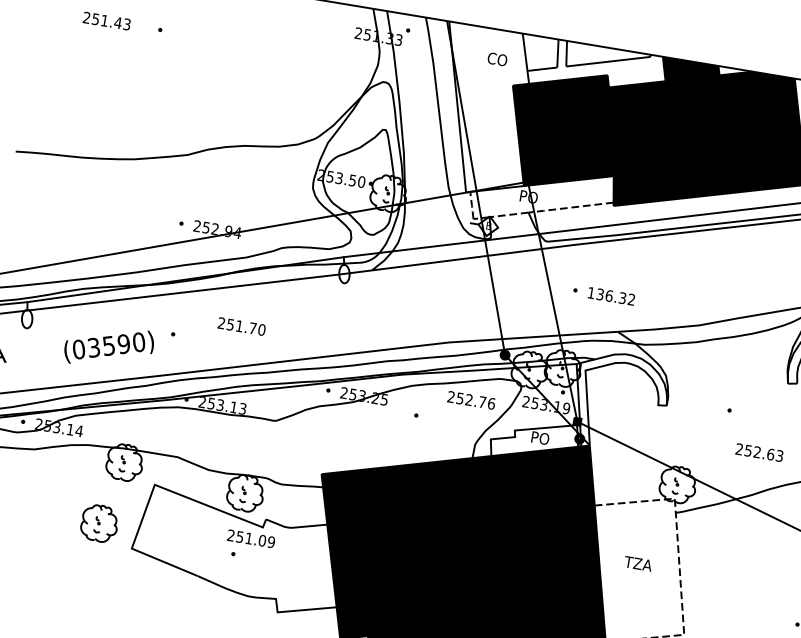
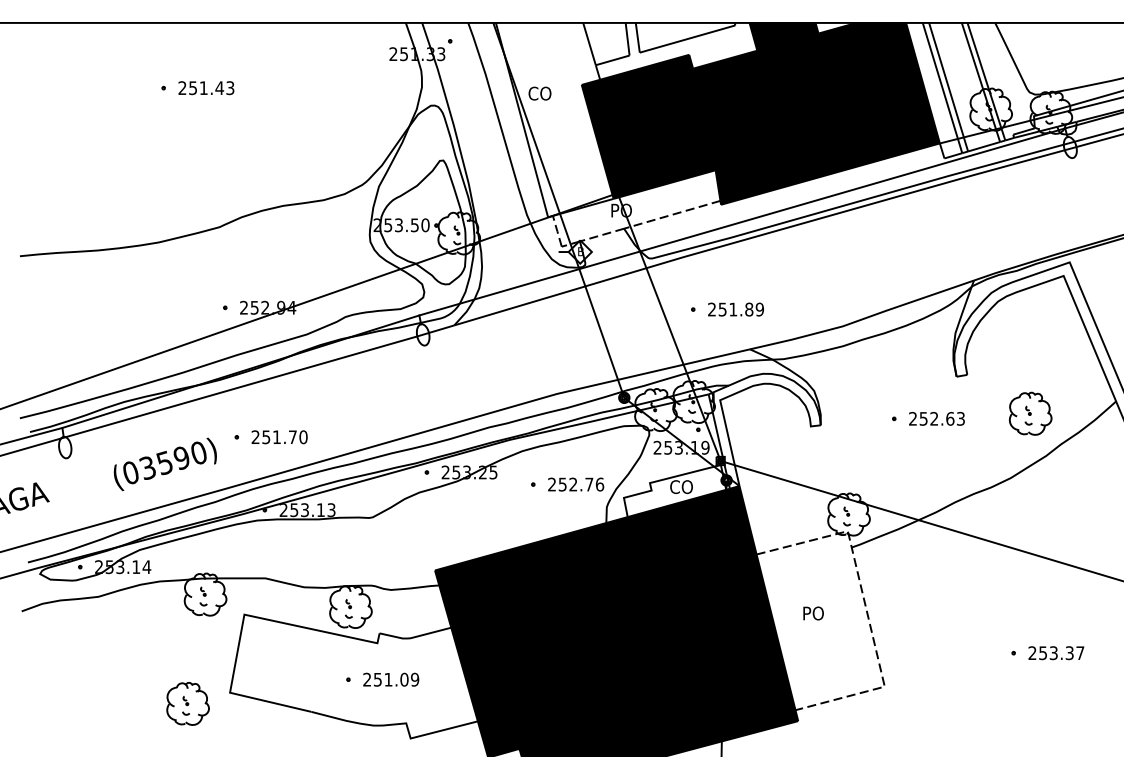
text: (106, 21) -> (206, 88), moved
text: (497, 59) -> (539, 93), moved
text: (611, 296) -> (735, 309), 136.32 -> 251.89
text: (241, 326) -> (279, 437), moved
text: (471, 400) -> (576, 484), moved
text: (540, 438) -> (681, 487), PO -> CO
text: (759, 452) -> (936, 418), moved
part: (99, 523) -> (187, 703), moved
text: (251, 538) -> (391, 679), moved
text: (637, 563) -> (817, 613), TZA -> PO

